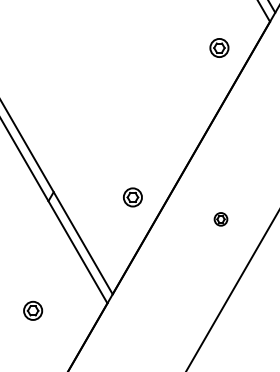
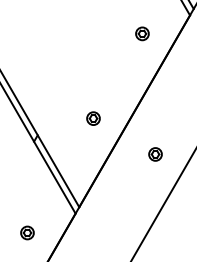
part: (219, 47) -> (142, 33), moved
part: (132, 197) -> (93, 118), moved
part: (220, 219) -> (155, 154), size x1.43
part: (33, 310) -> (27, 232), moved

